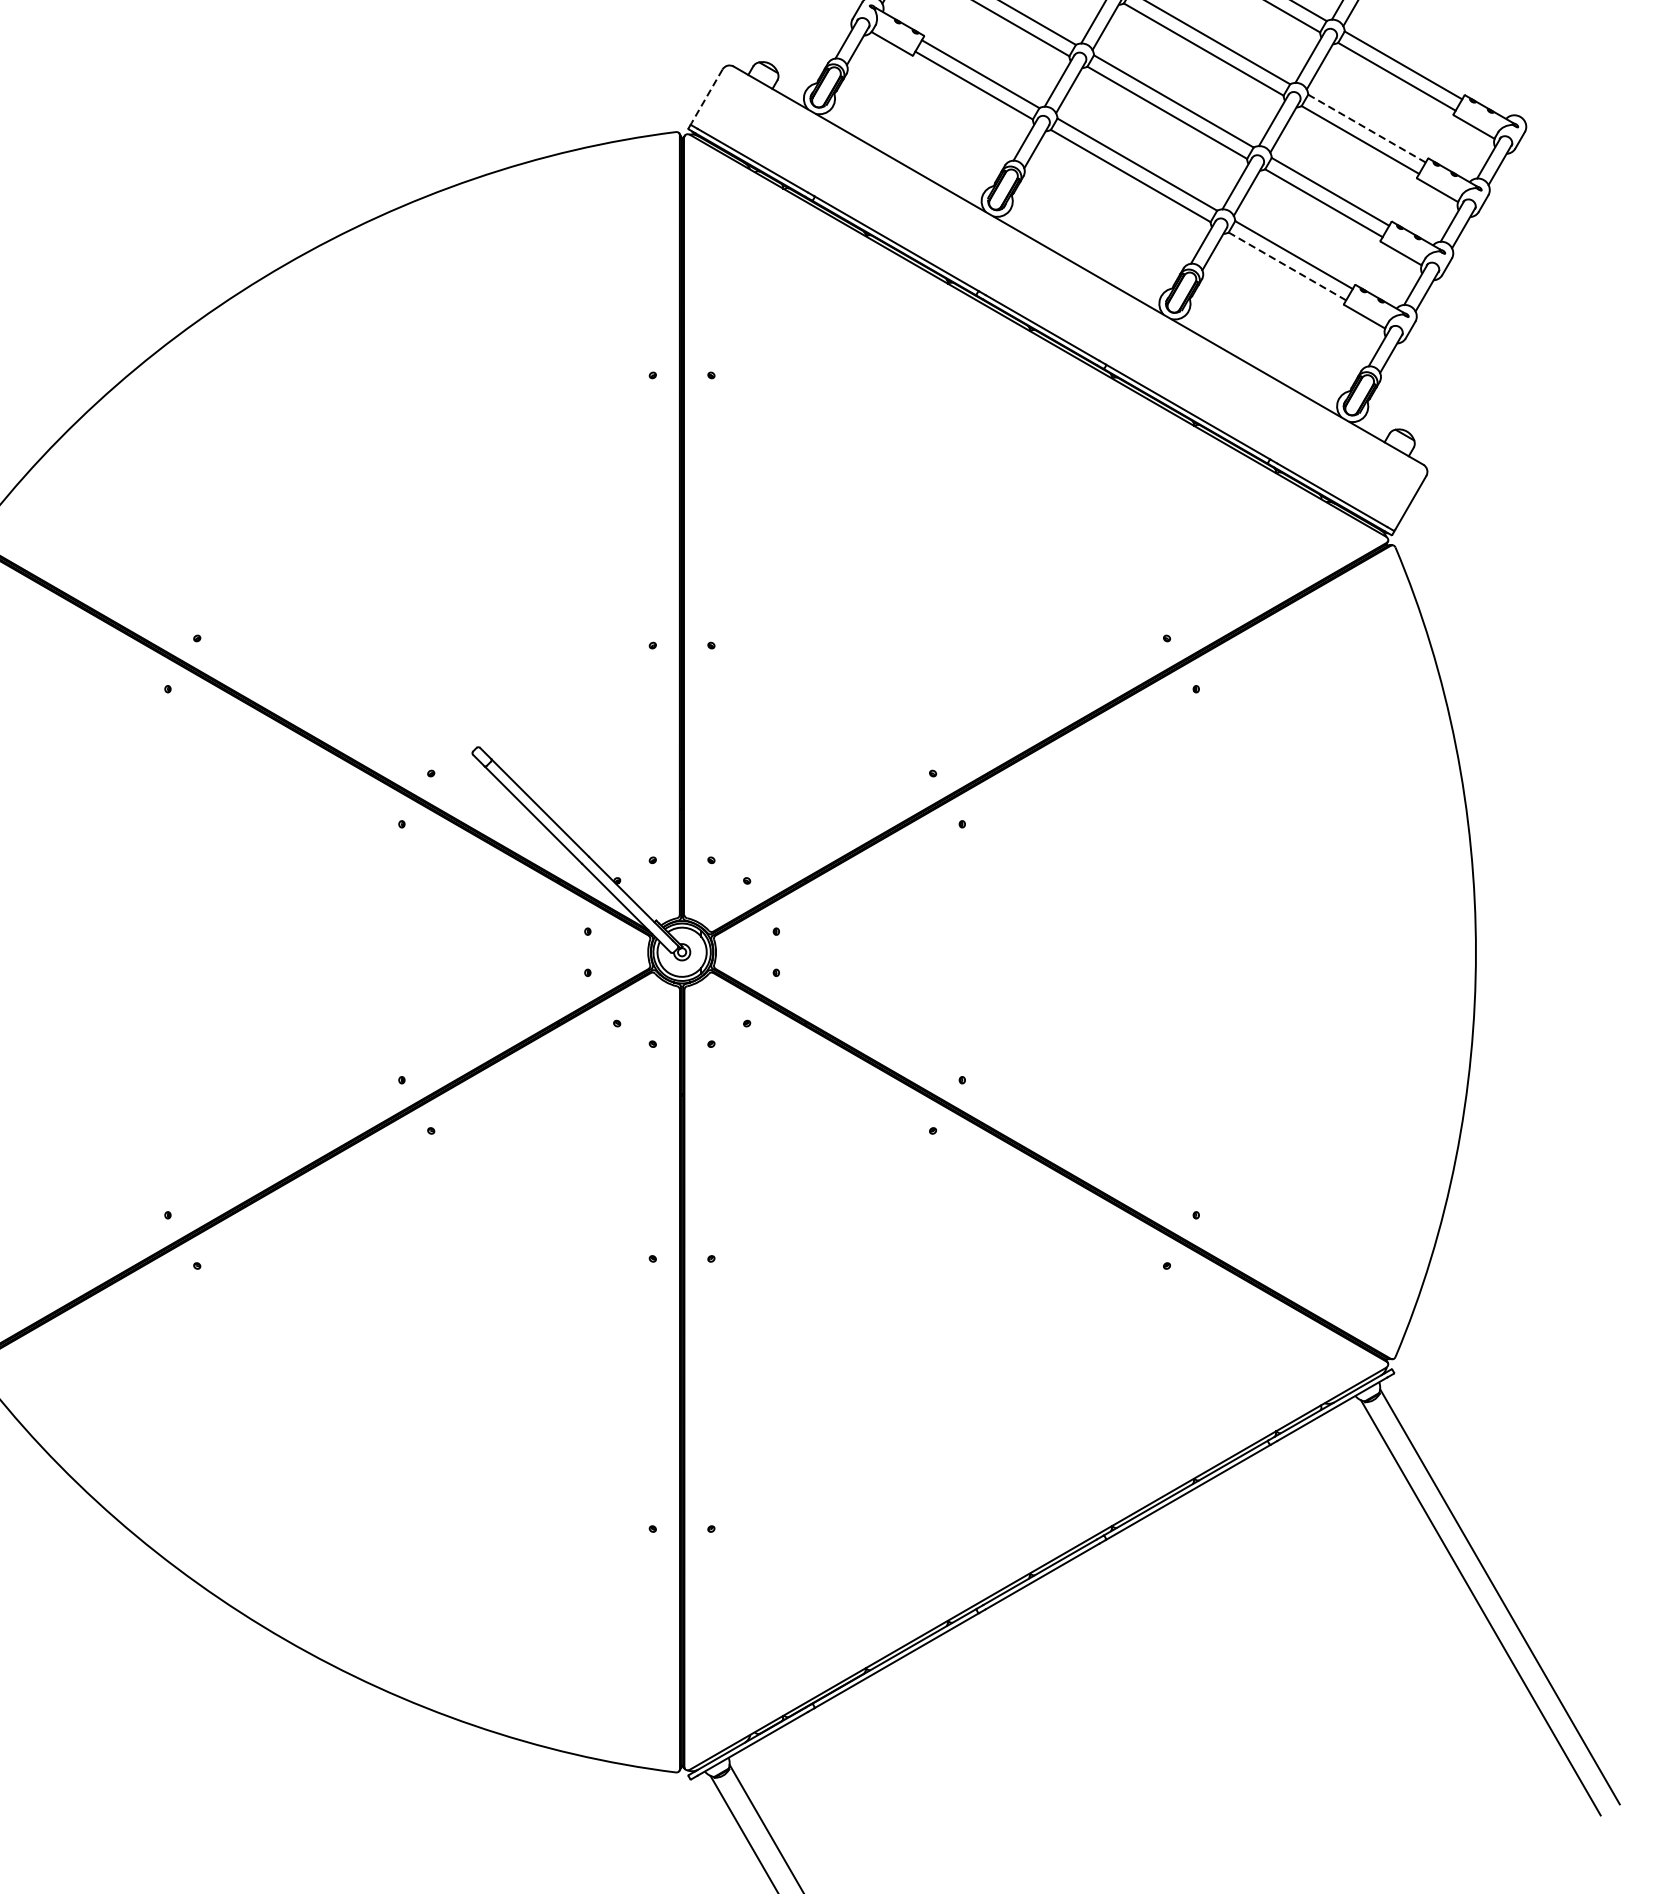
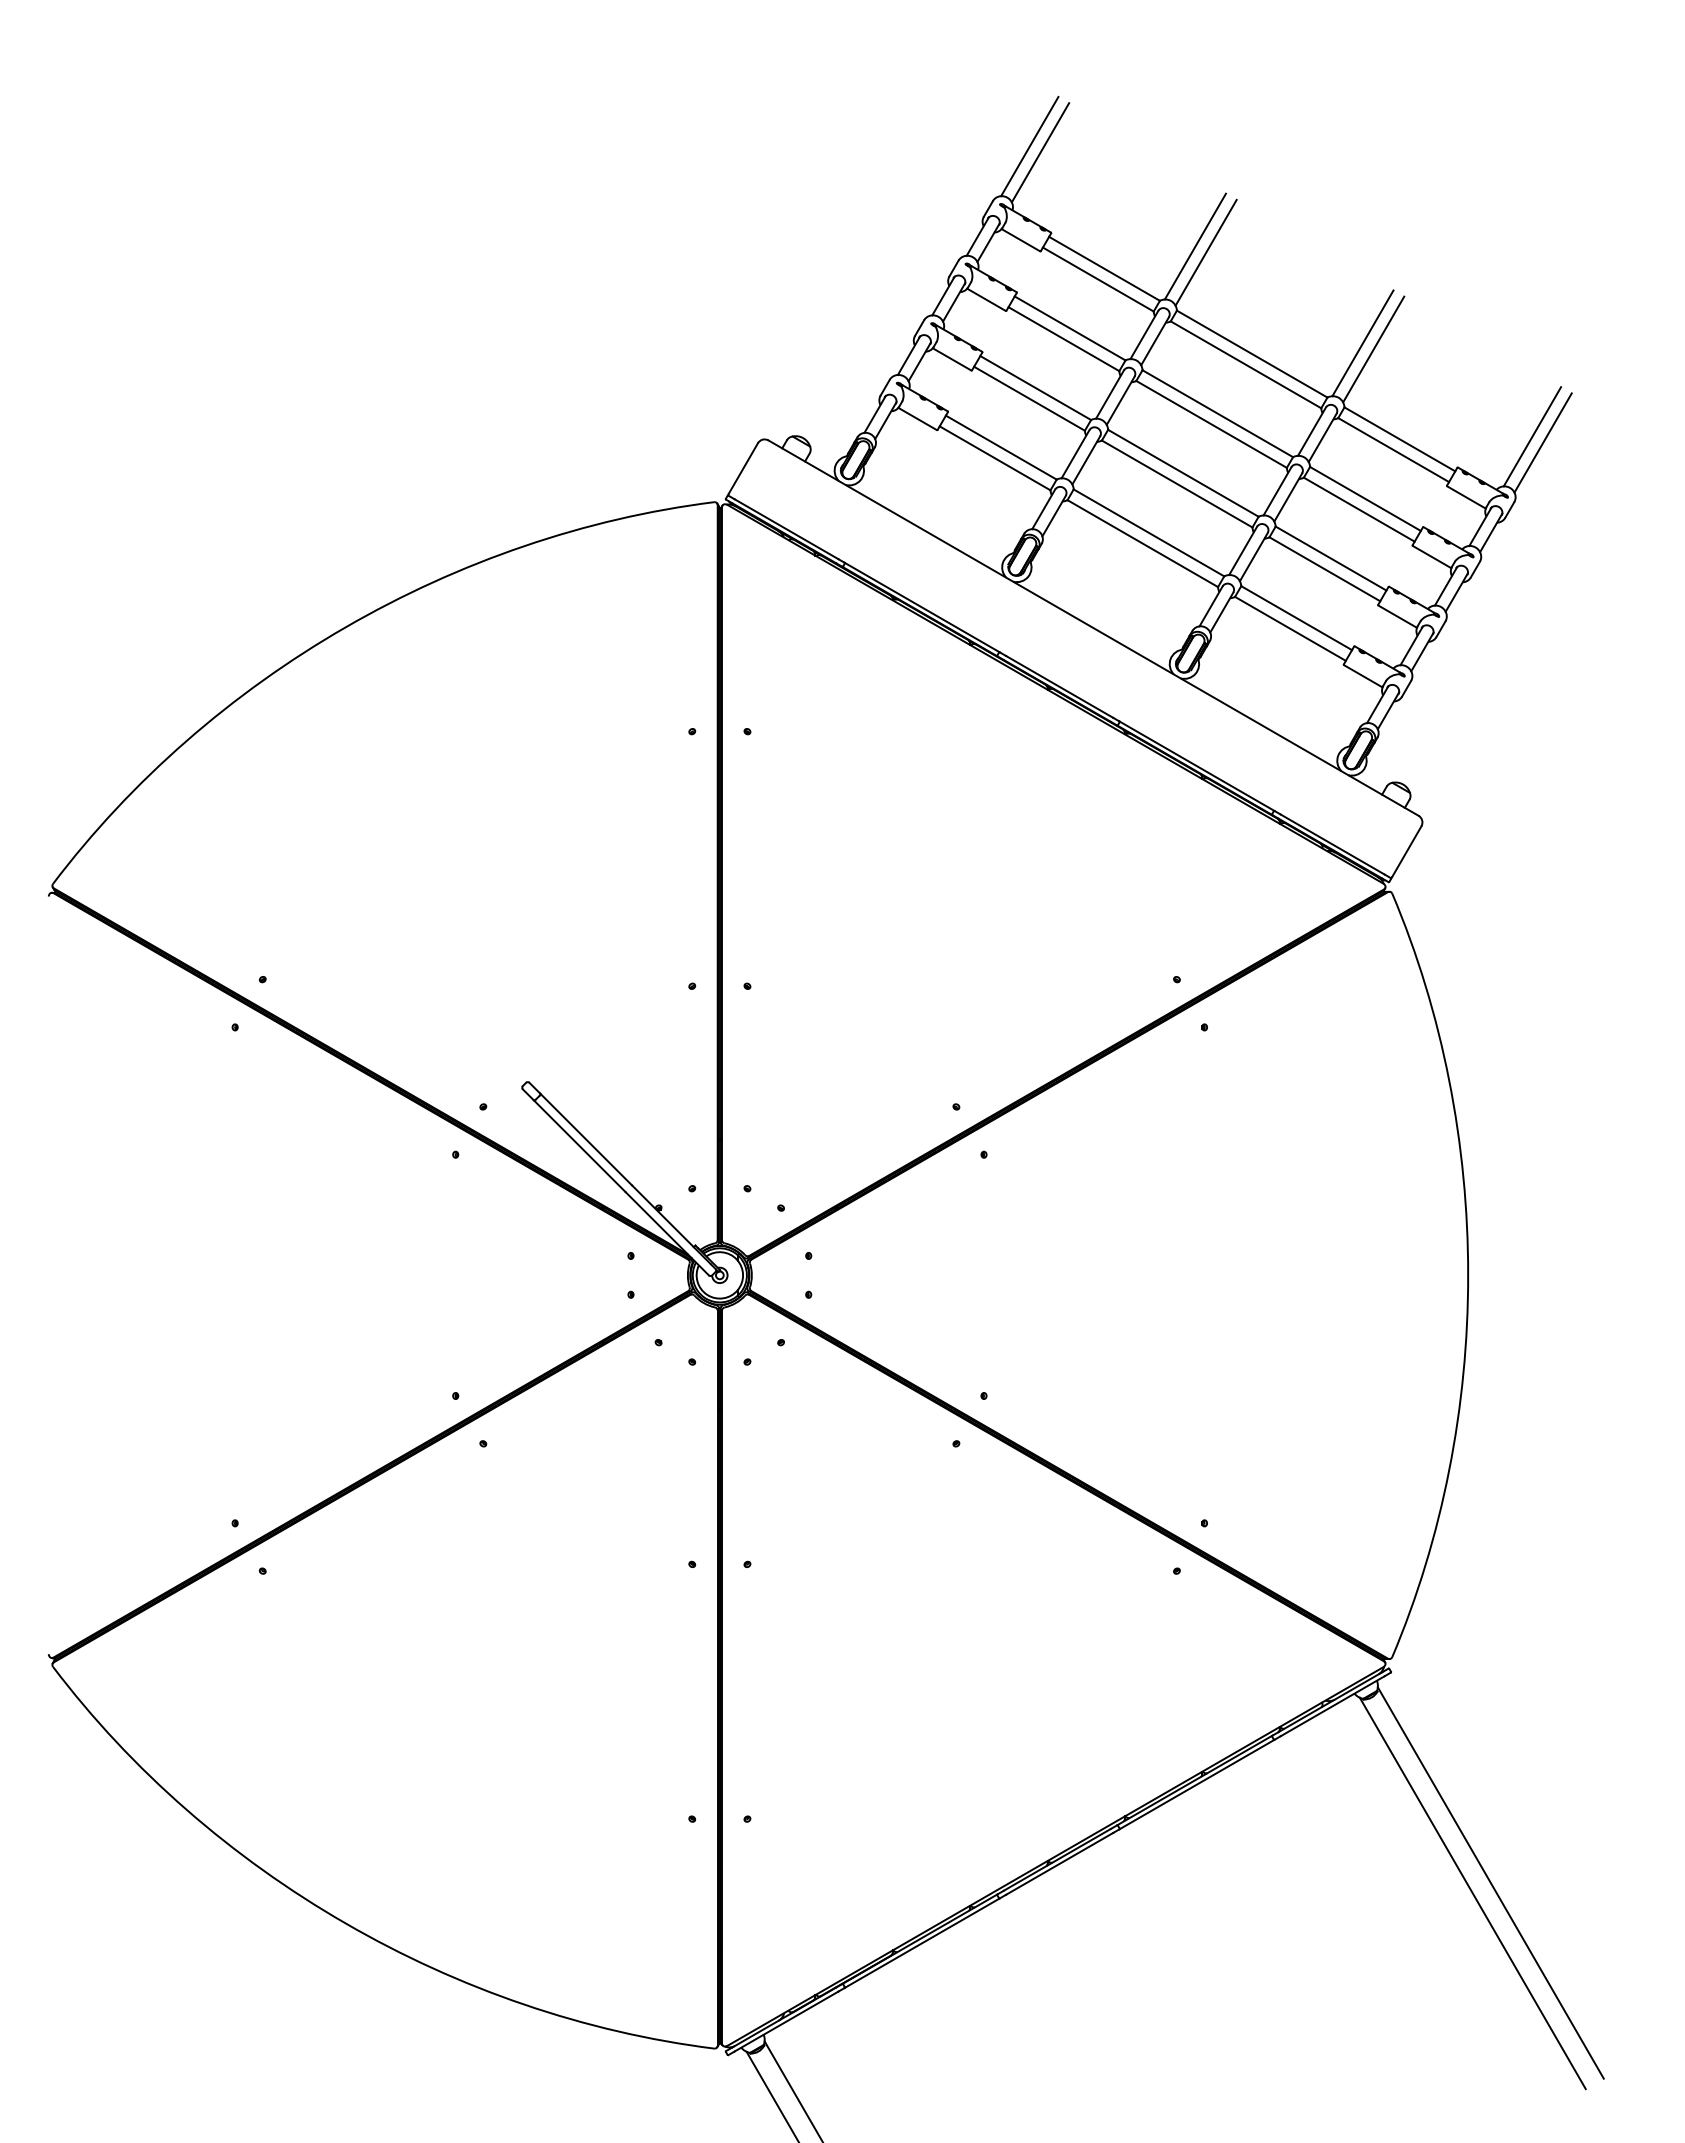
line: (1544, 62) -> (1532, 436), added
line: (1554, 68) -> (1542, 442), added
line: (707, 96) -> (743, 468), dashed -> solid
line: (1367, 128) -> (1365, 498), dashed -> solid
line: (1287, 266) -> (1290, 628), dashed -> solid

